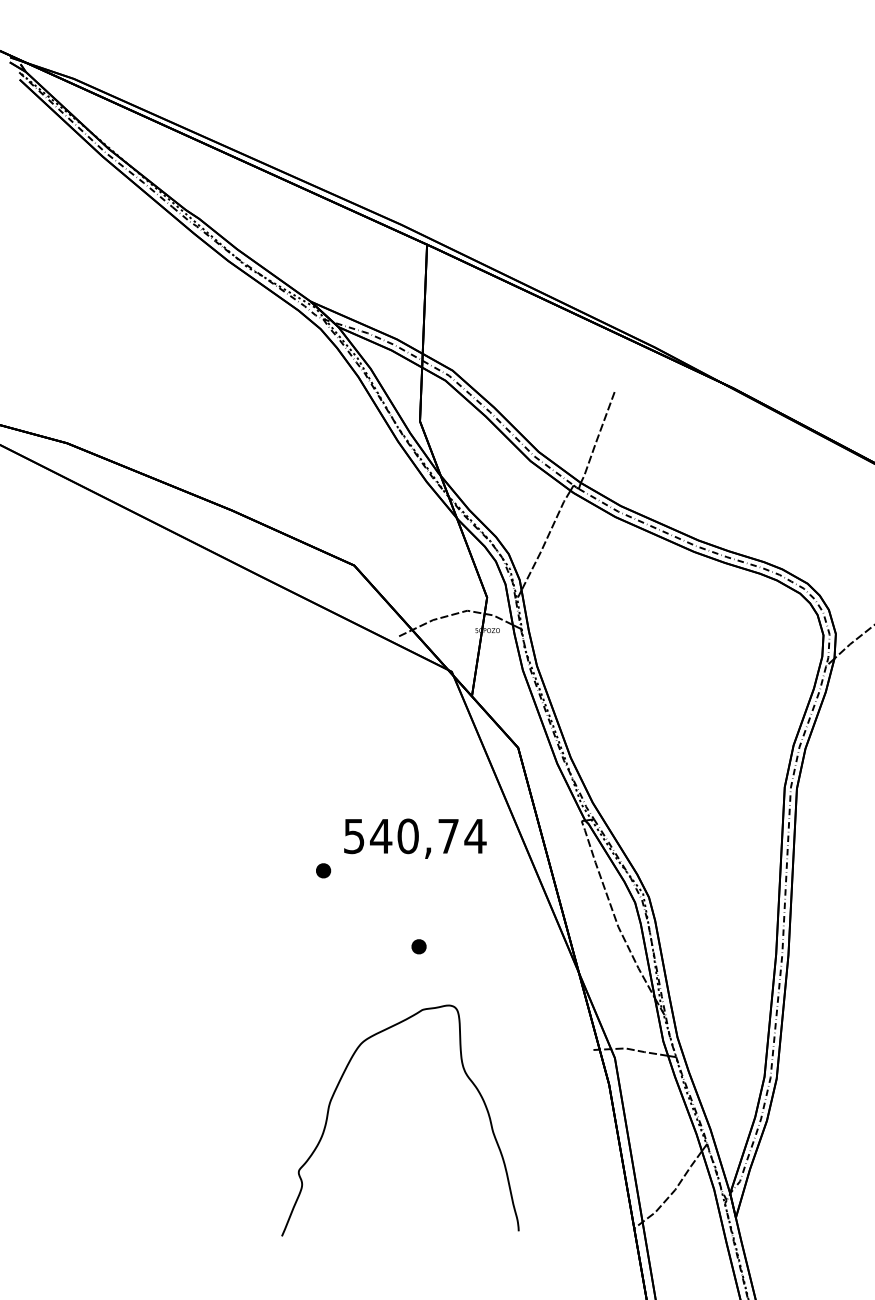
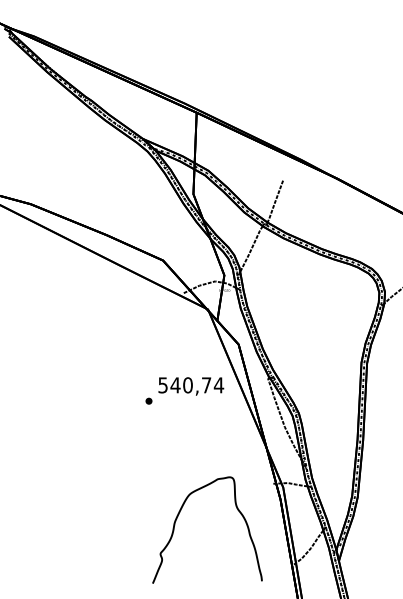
part: (417, 945) -> (192, 435), removed
curve: (339, 1086) -> (179, 514), moved

